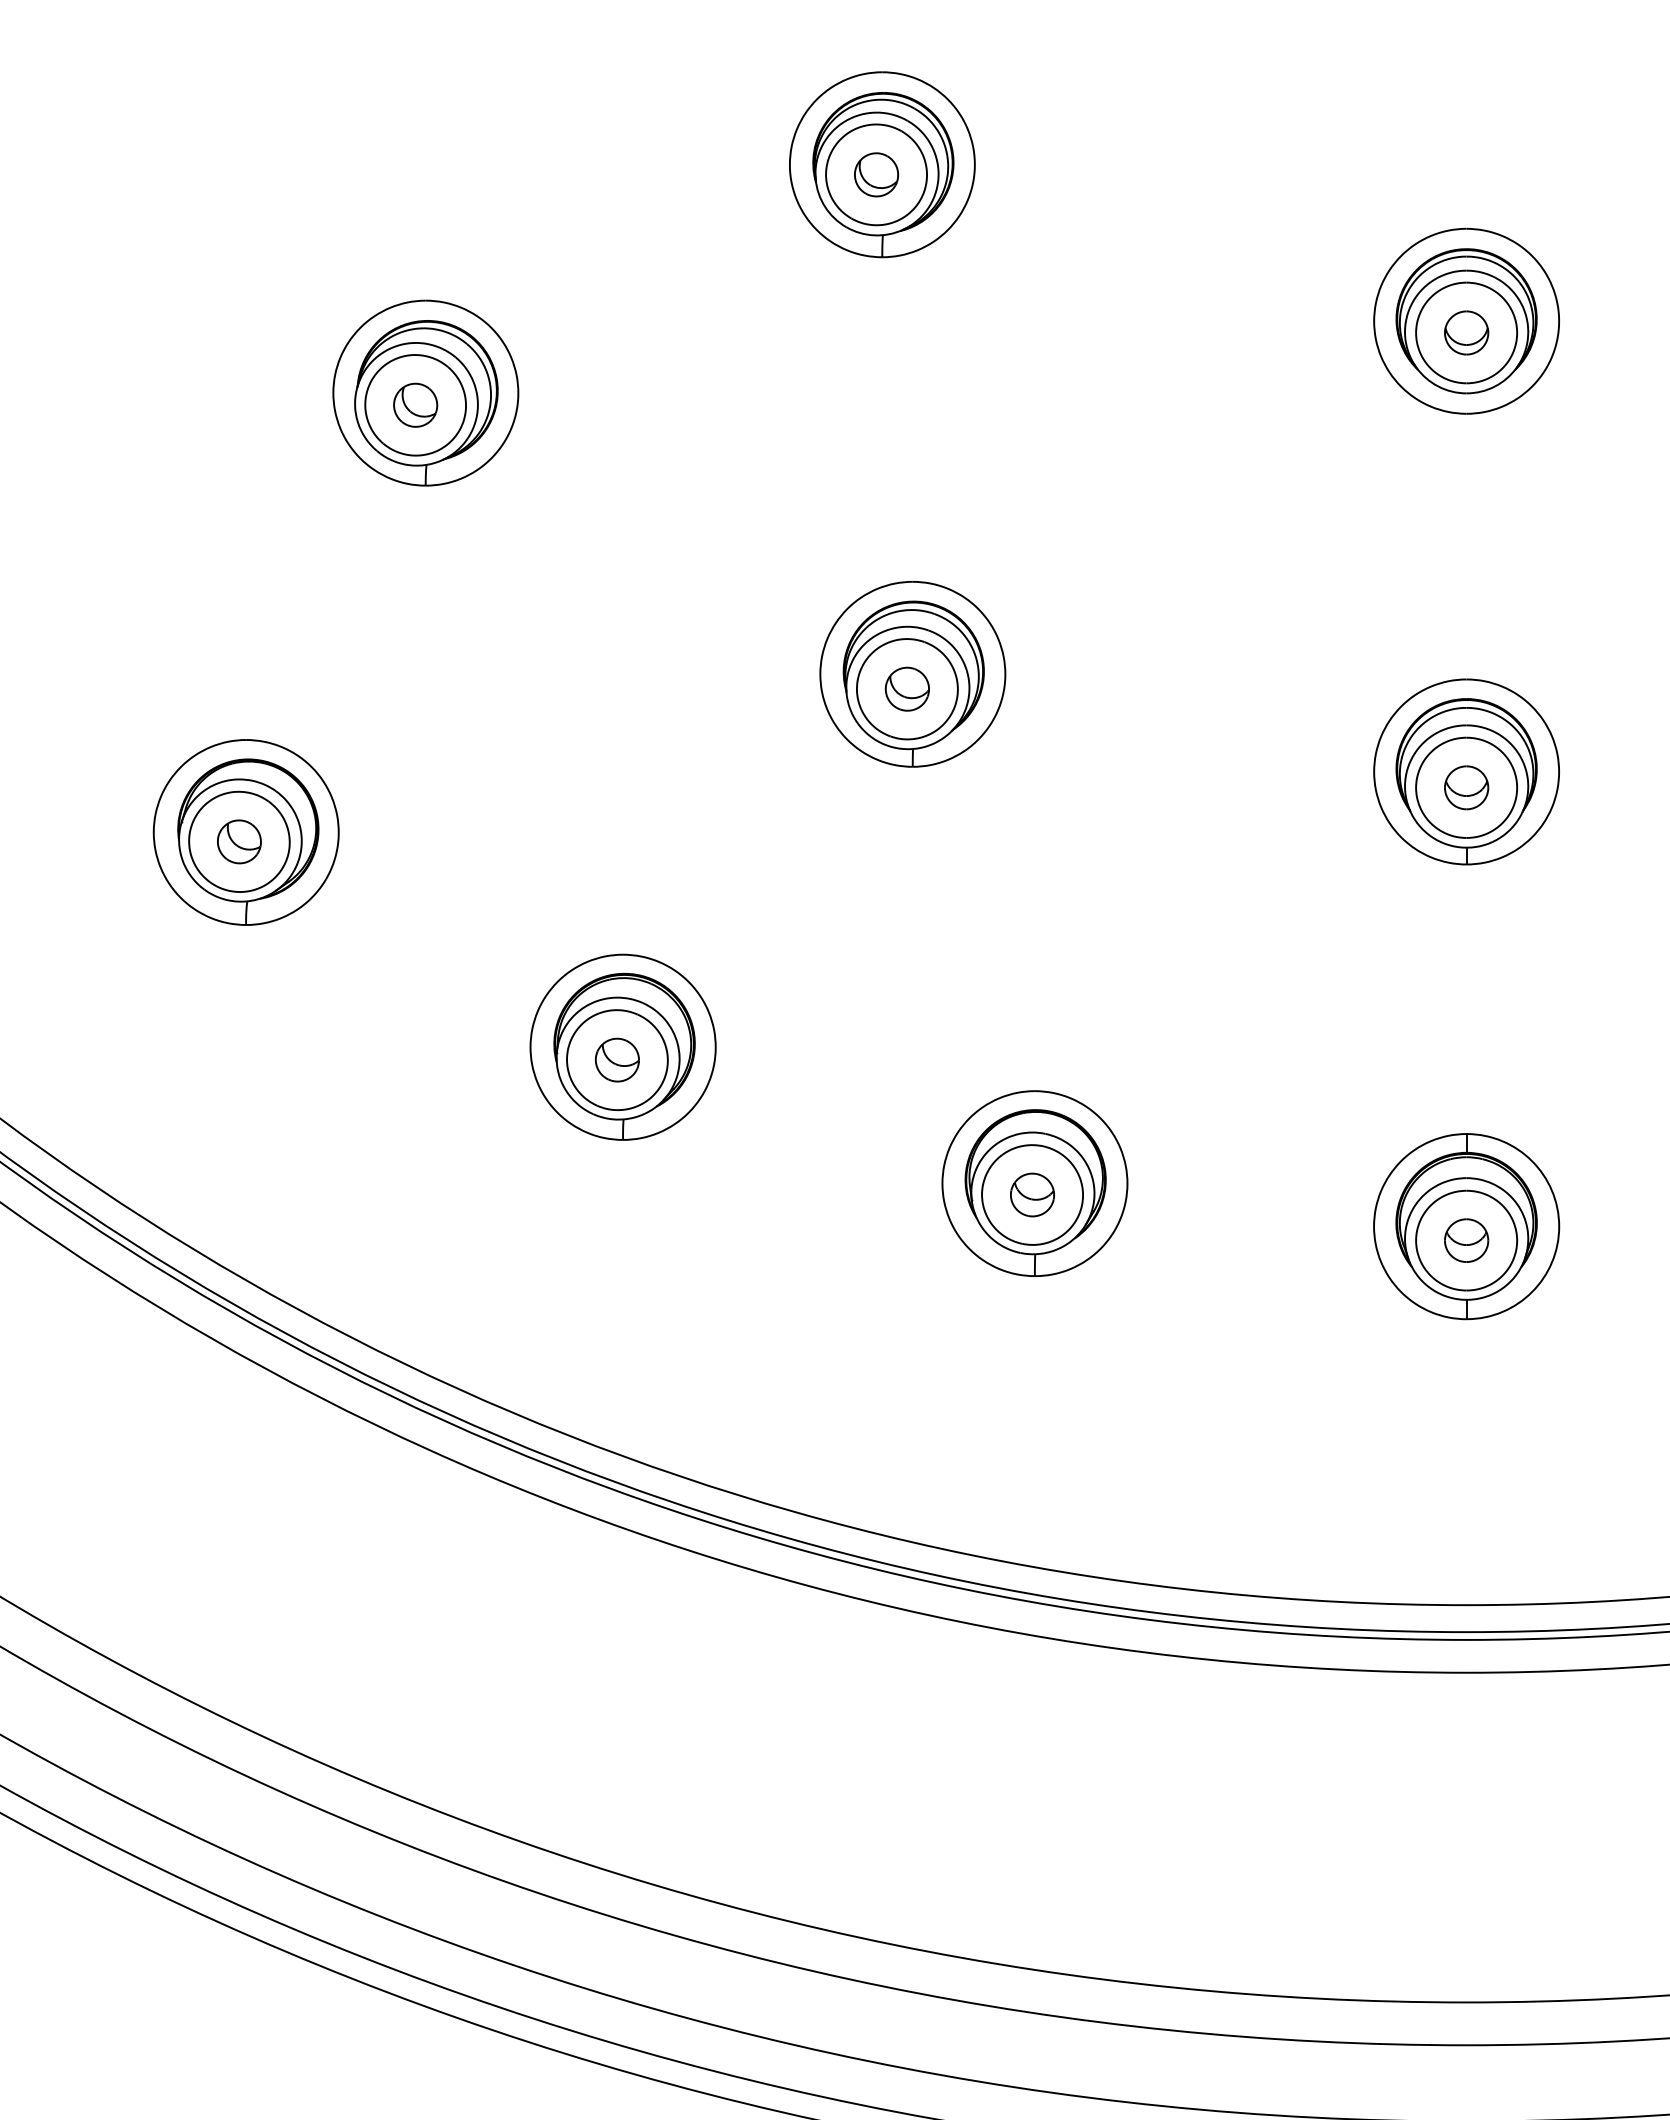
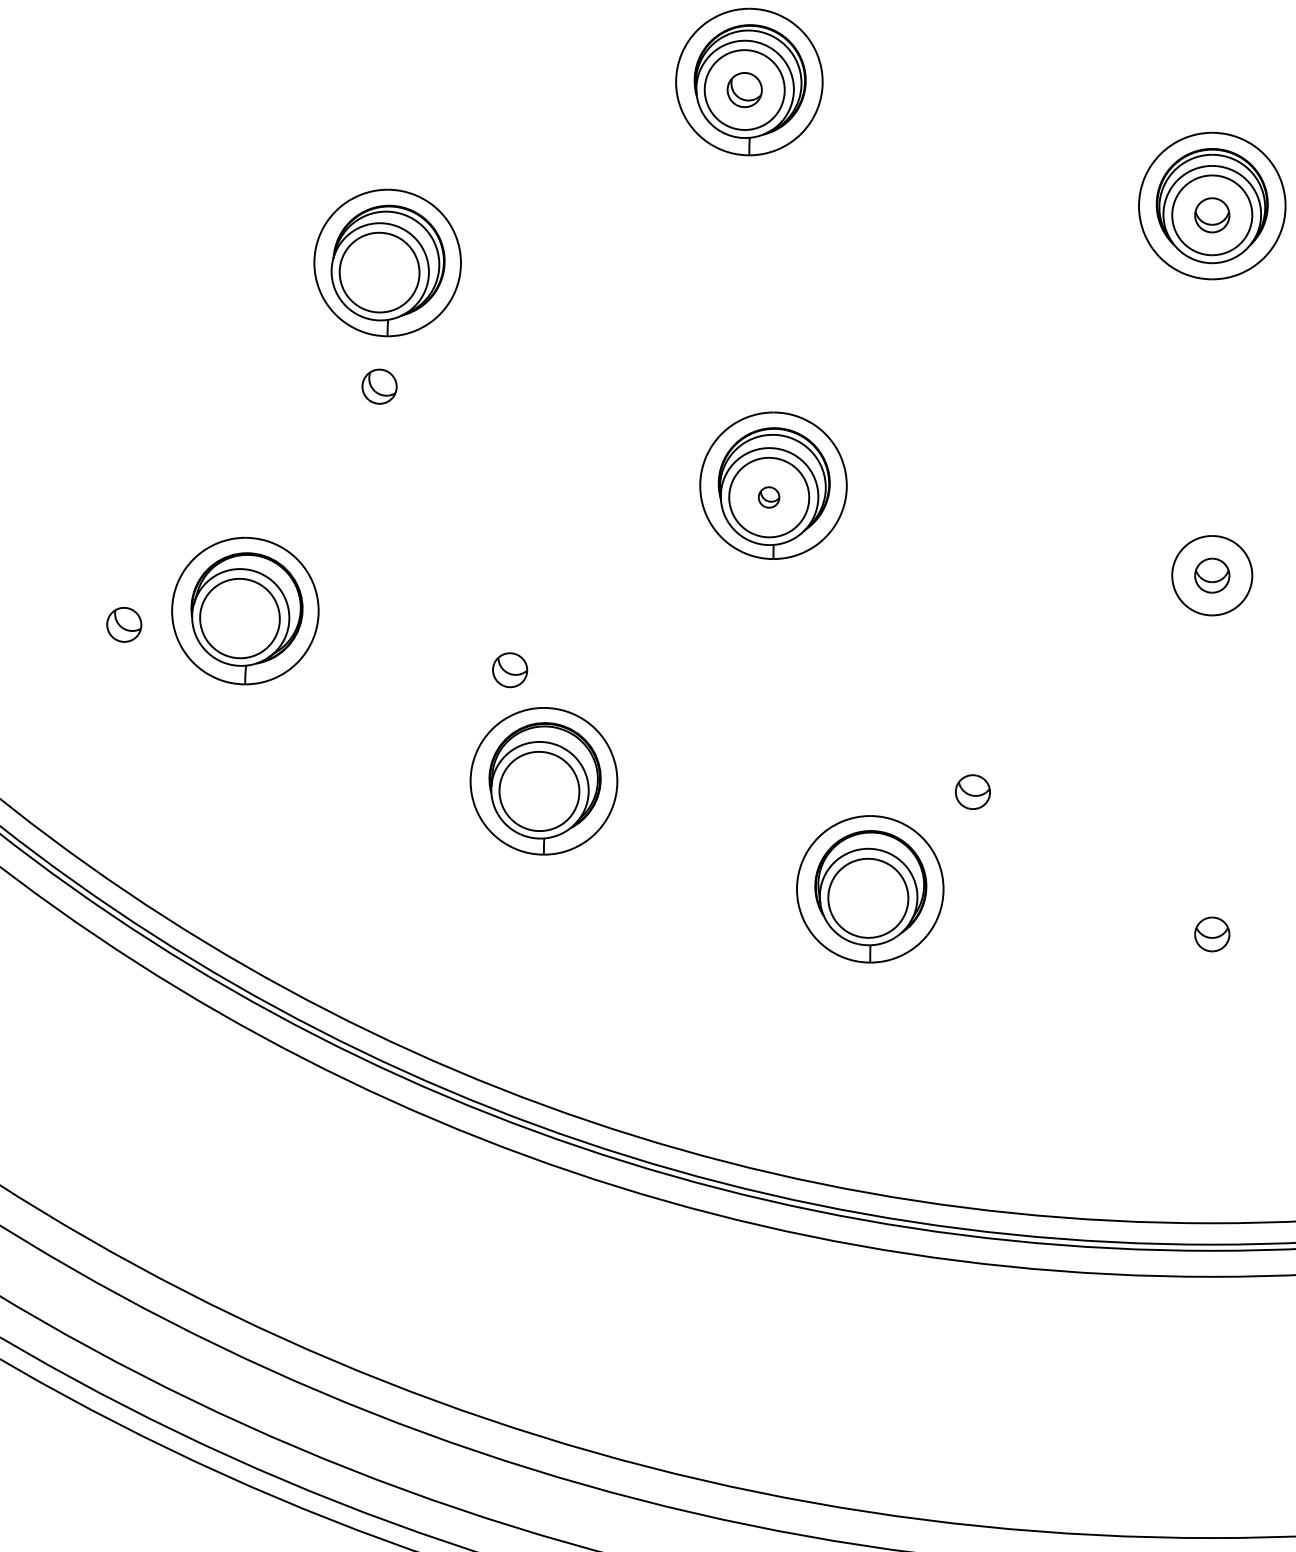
part: (415, 404) -> (379, 386), moved
part: (906, 688) -> (768, 497), size x0.6
part: (1466, 771) -> (1212, 562), removed
part: (239, 841) -> (124, 624), moved
part: (616, 1059) -> (509, 669), moved
part: (1032, 1194) -> (972, 791), moved
part: (1466, 1226) -> (1212, 923), removed

